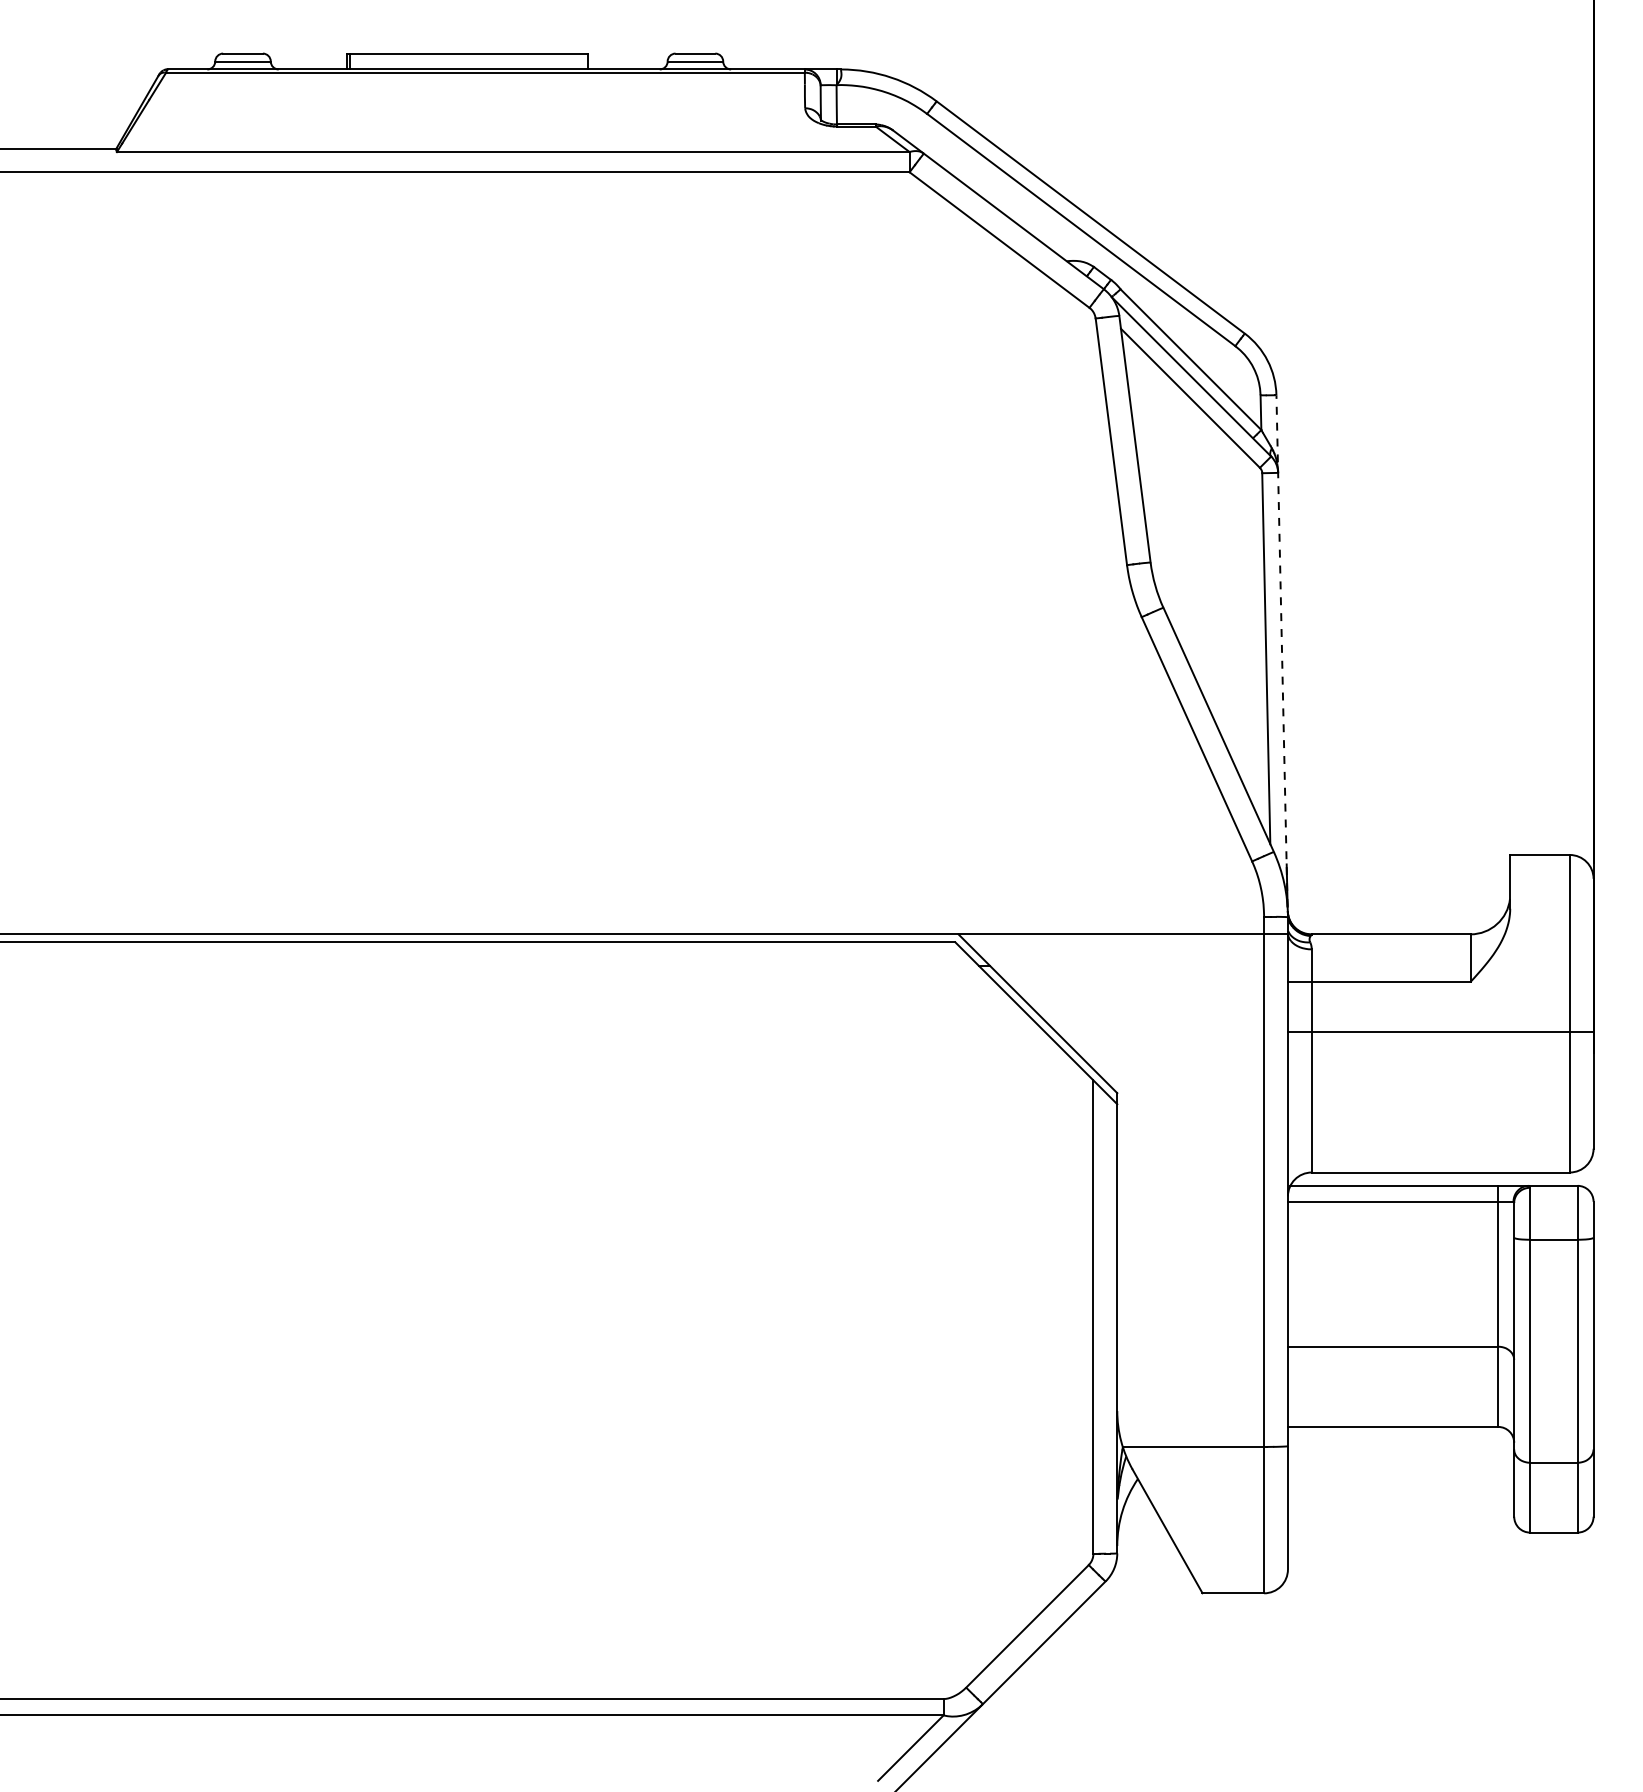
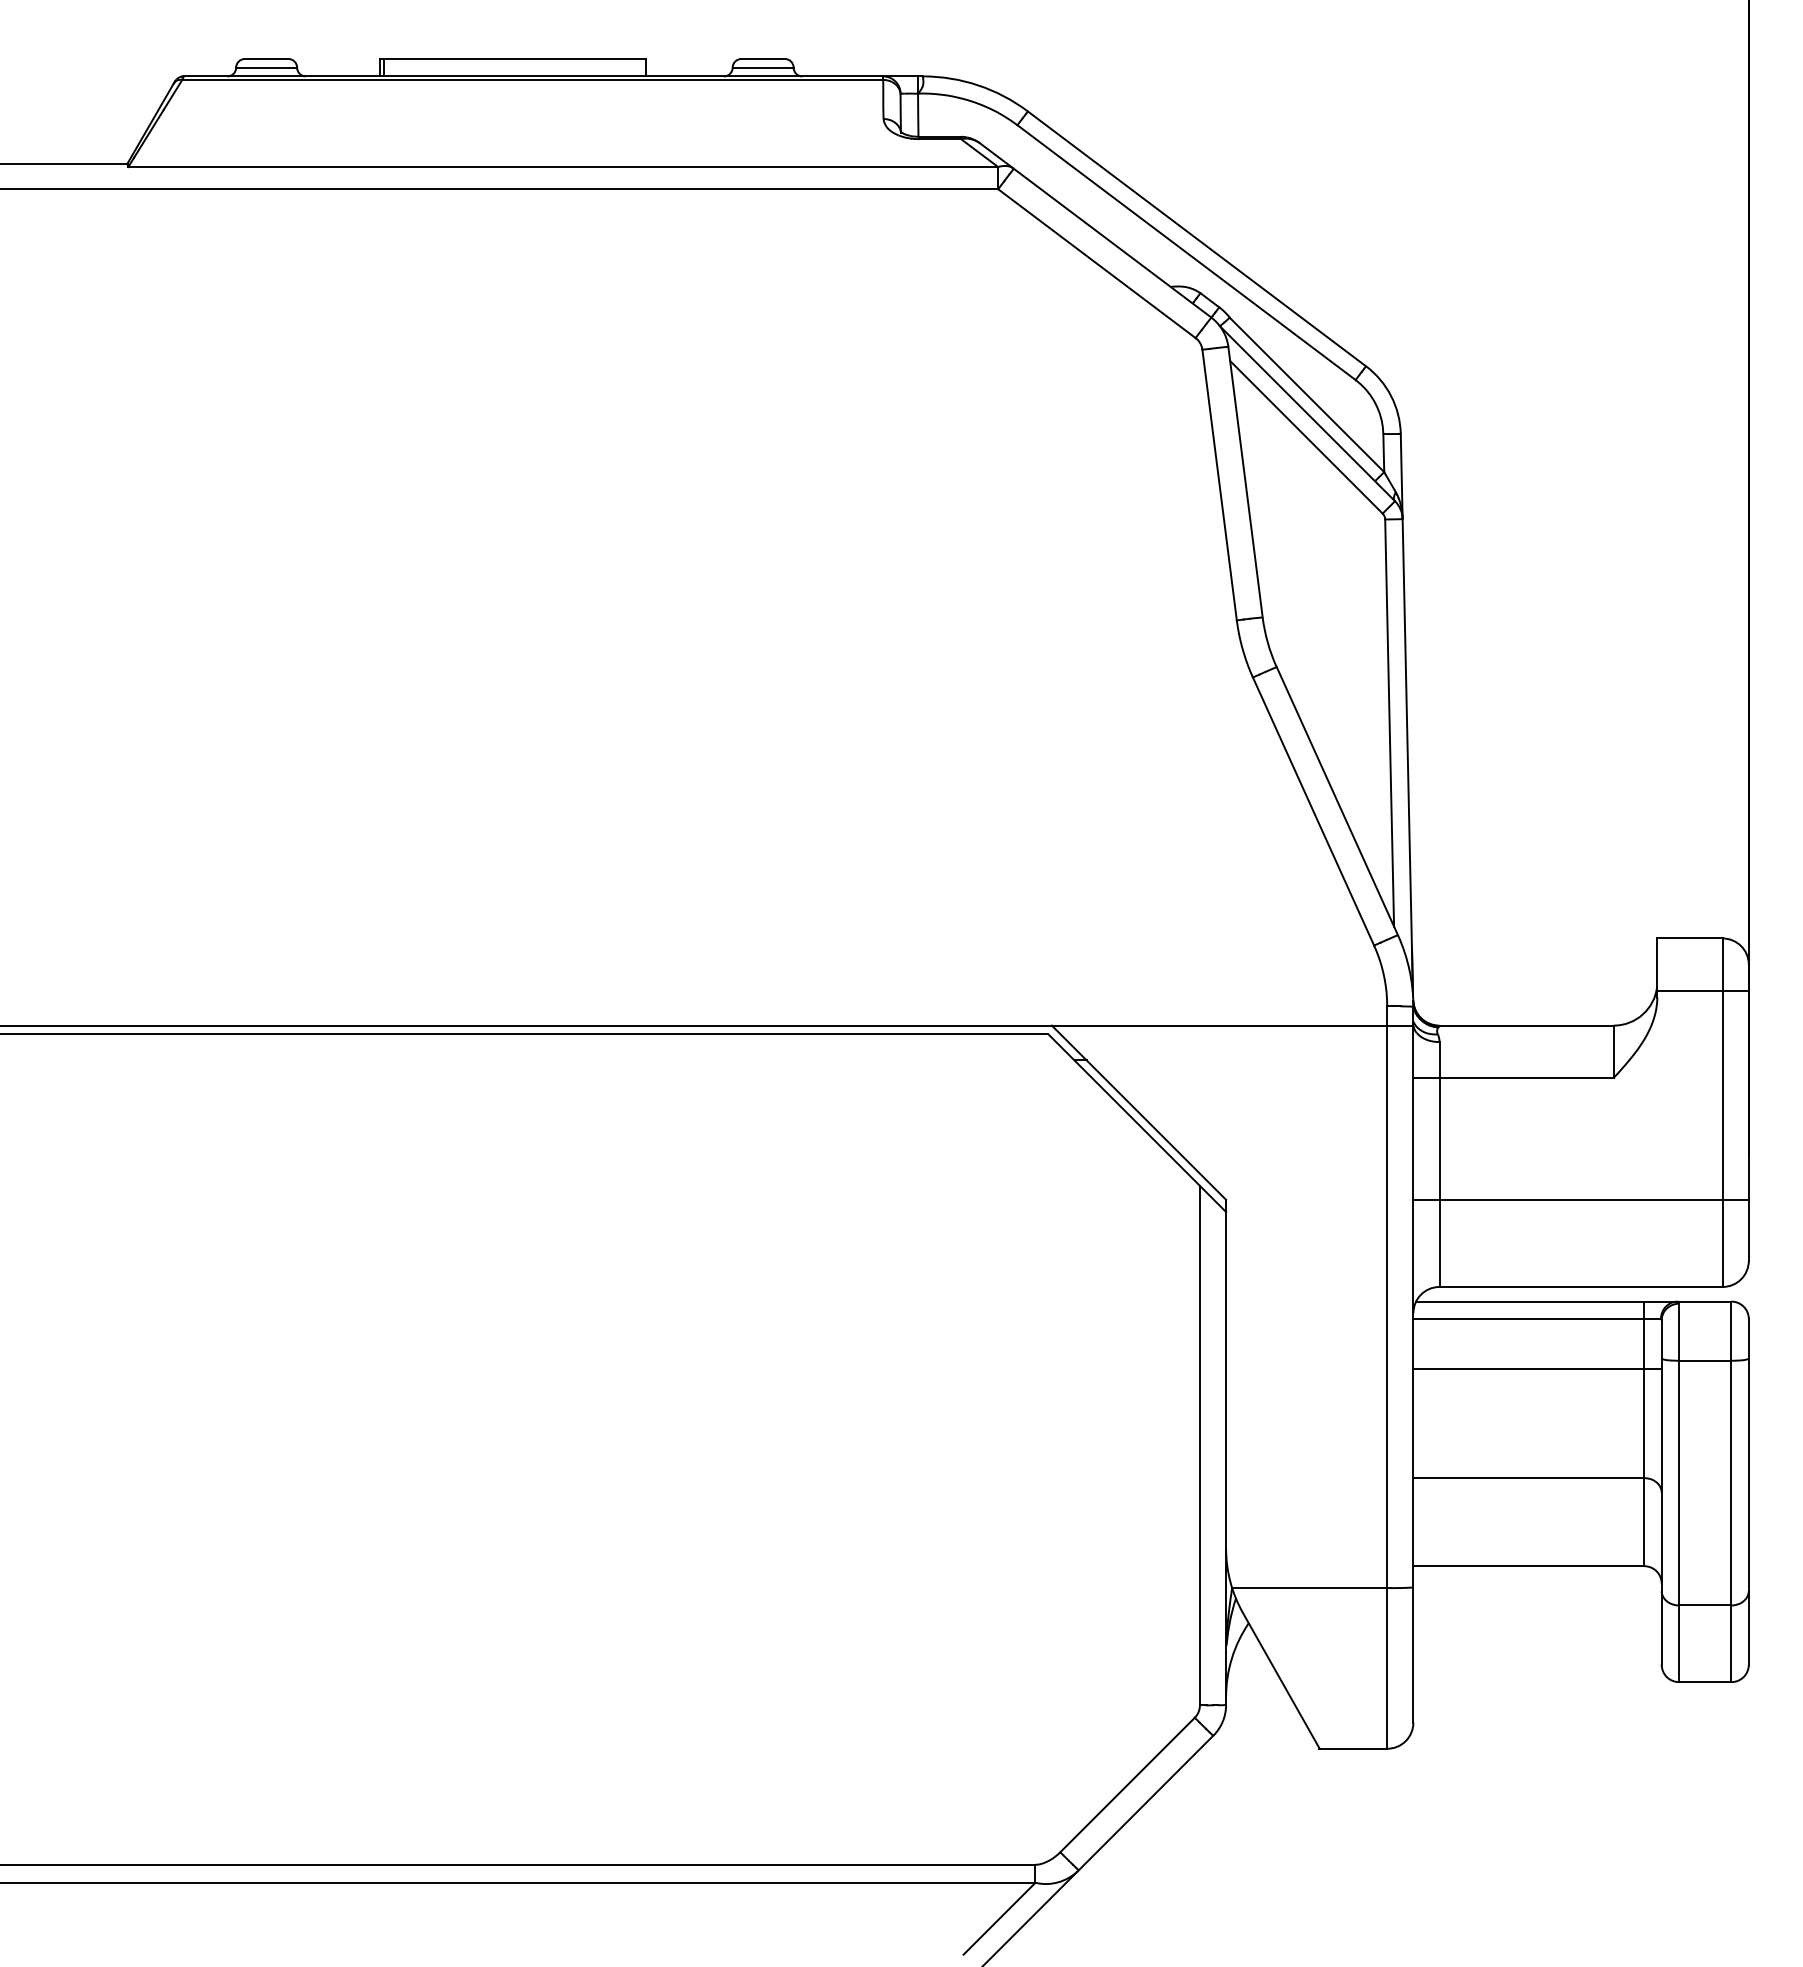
line: (1281, 650) -> (1406, 714), dashed -> solid
line: (1551, 902) -> (1702, 990), added
line: (1440, 1031) -> (1580, 1199), moved
line: (1401, 1247) -> (1537, 1369), added

